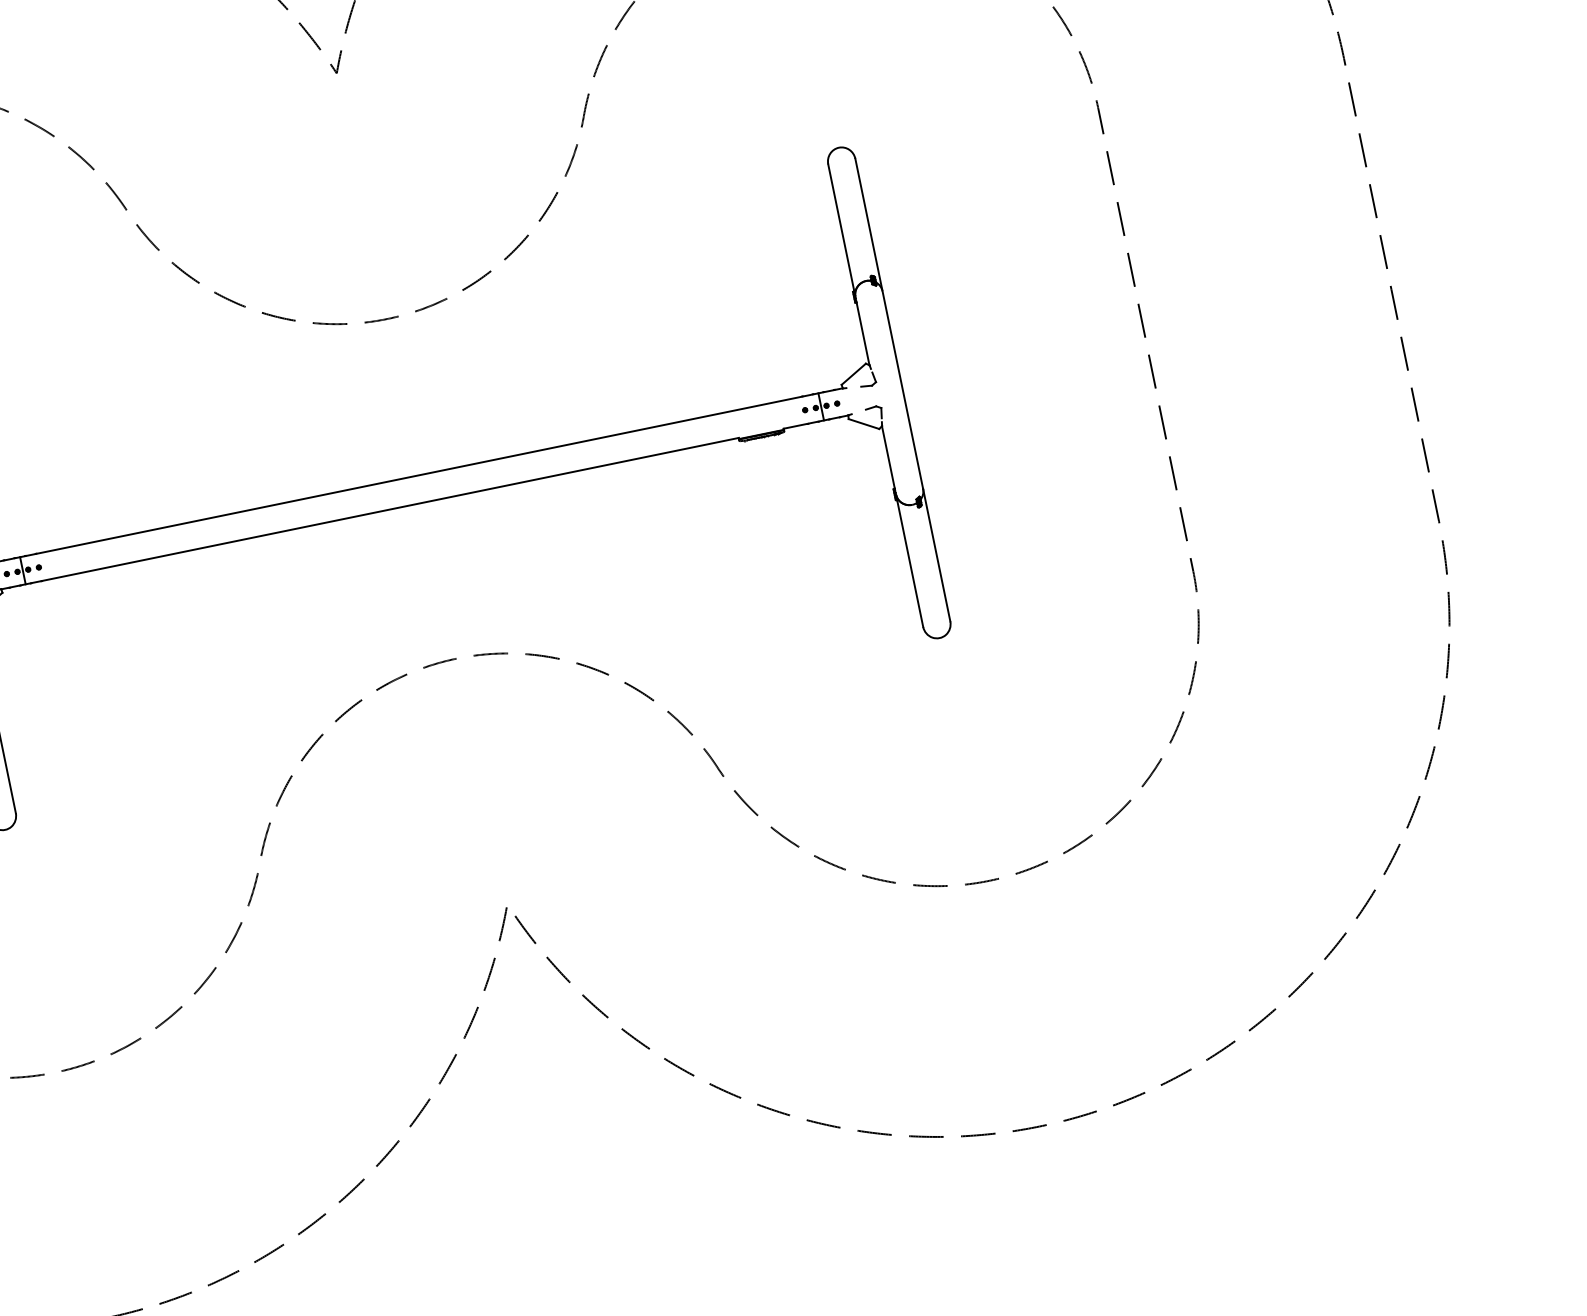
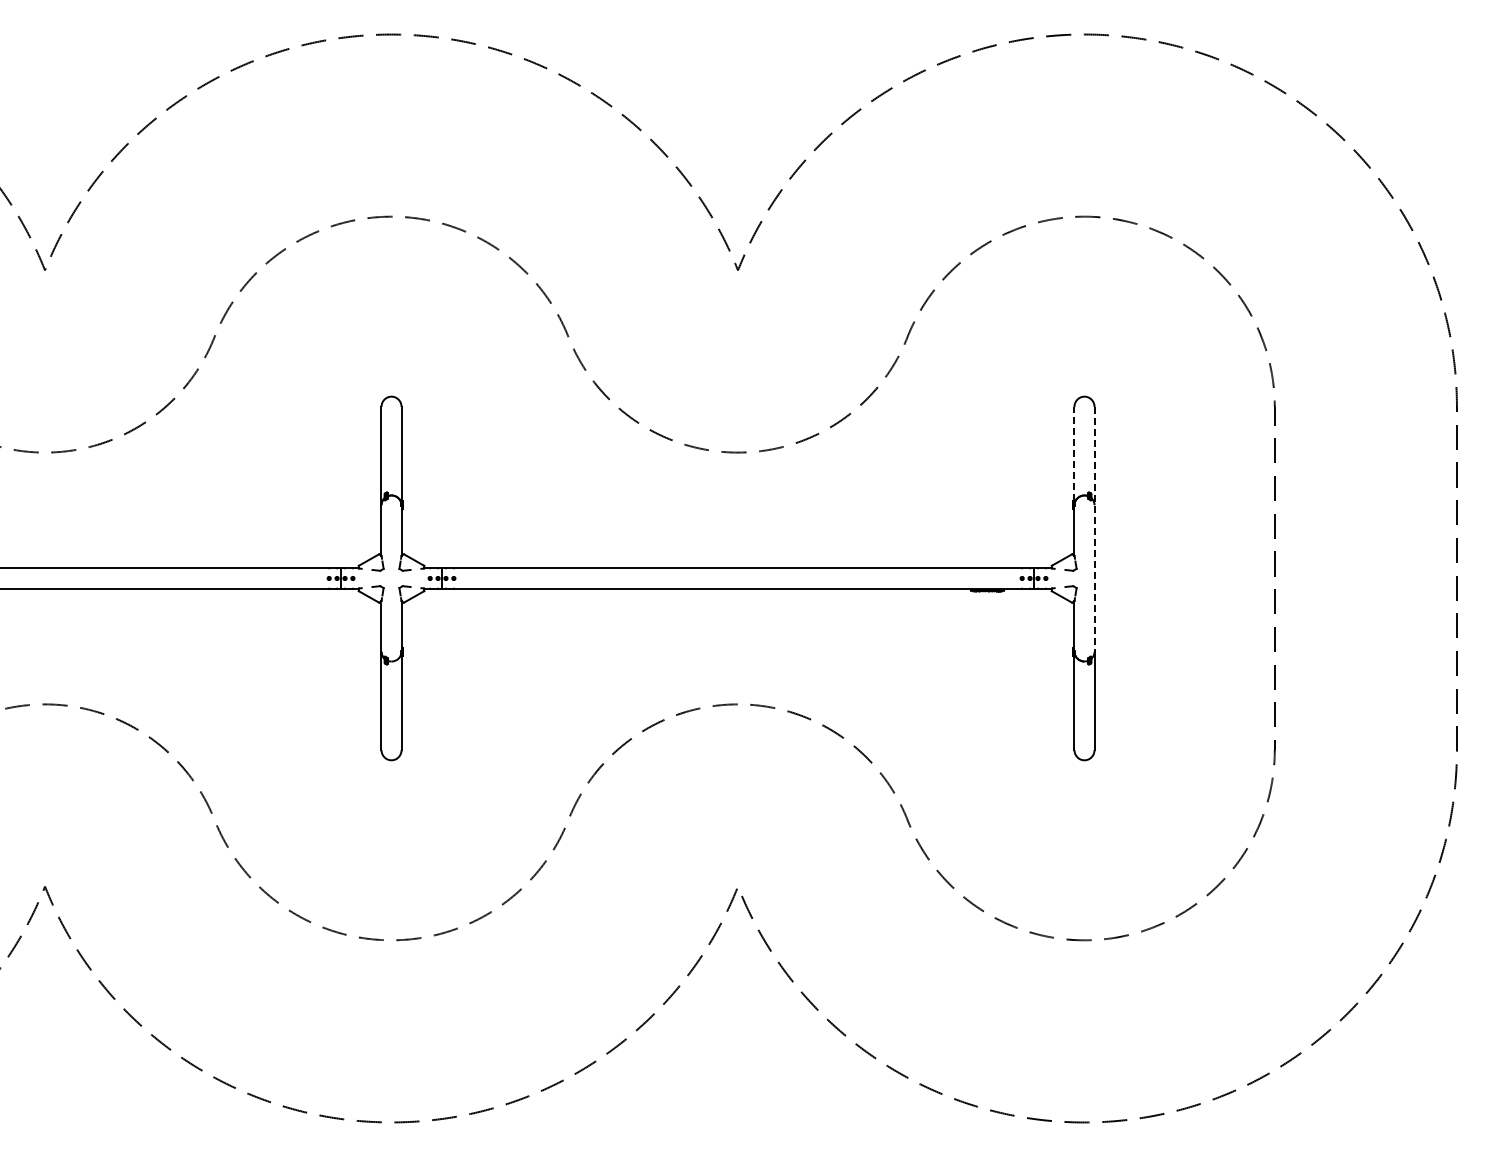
line: (841, 227) -> (1074, 453), solid -> dashed
line: (889, 324) -> (1094, 529), solid -> dashed

